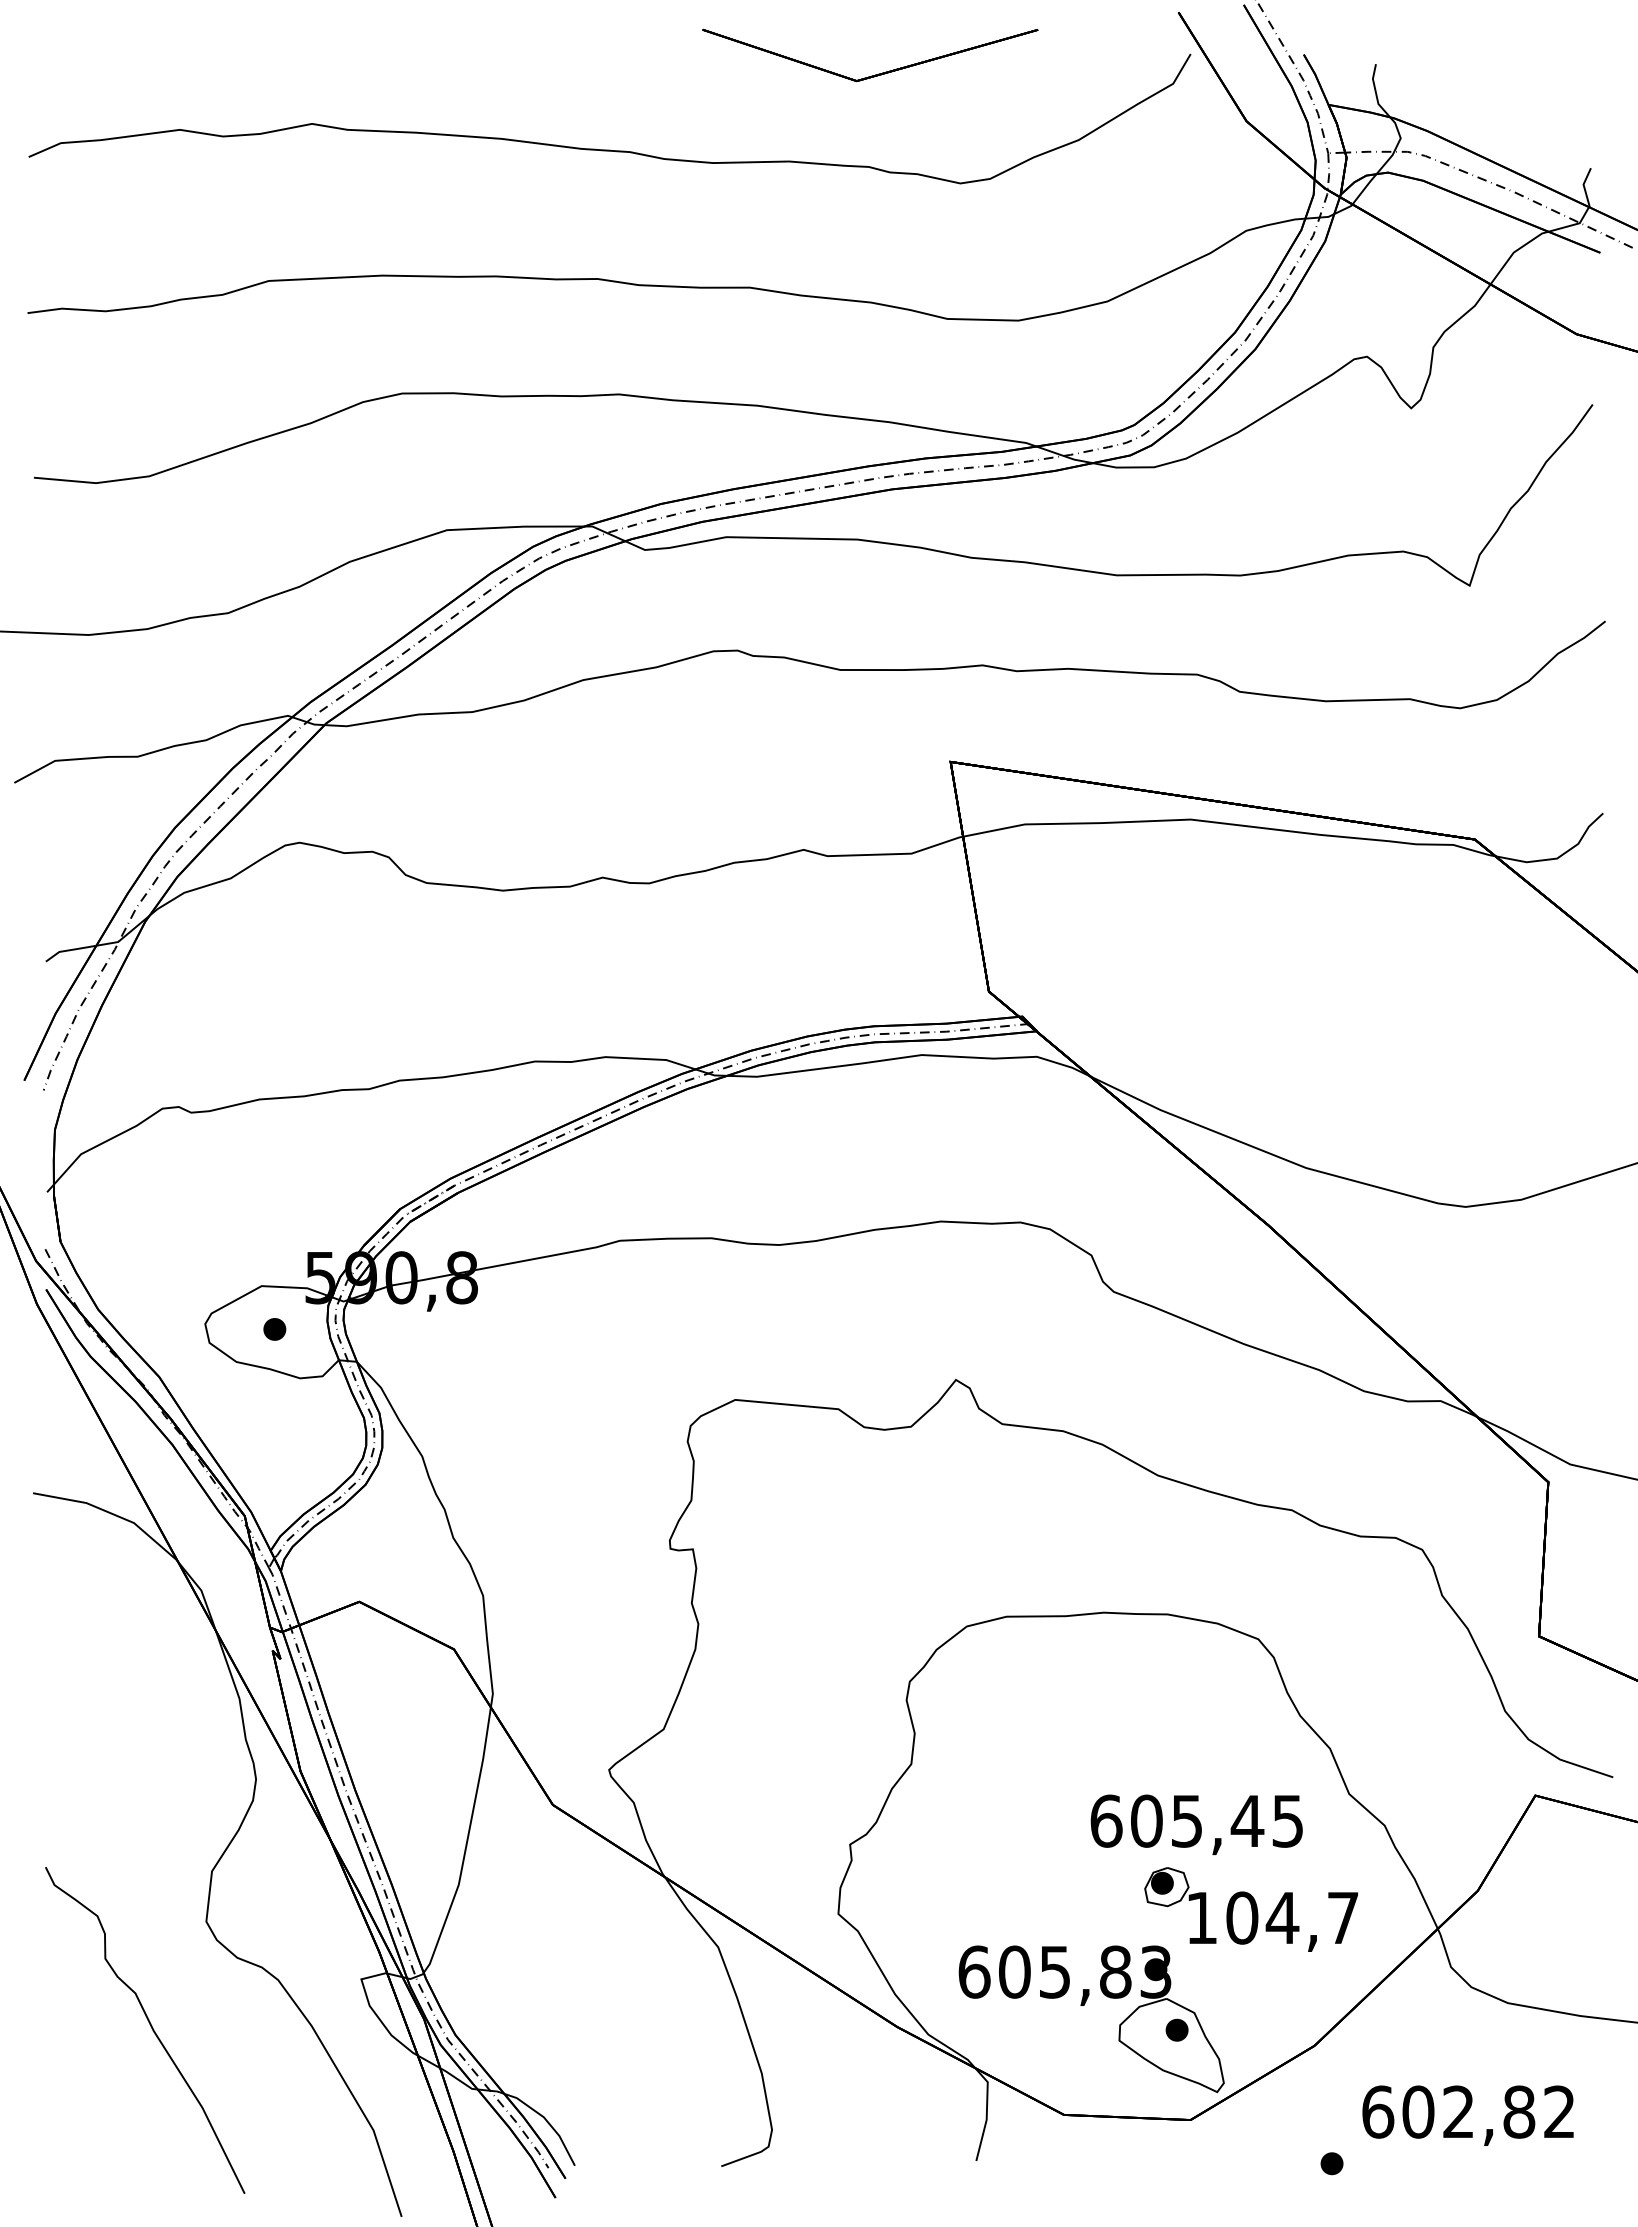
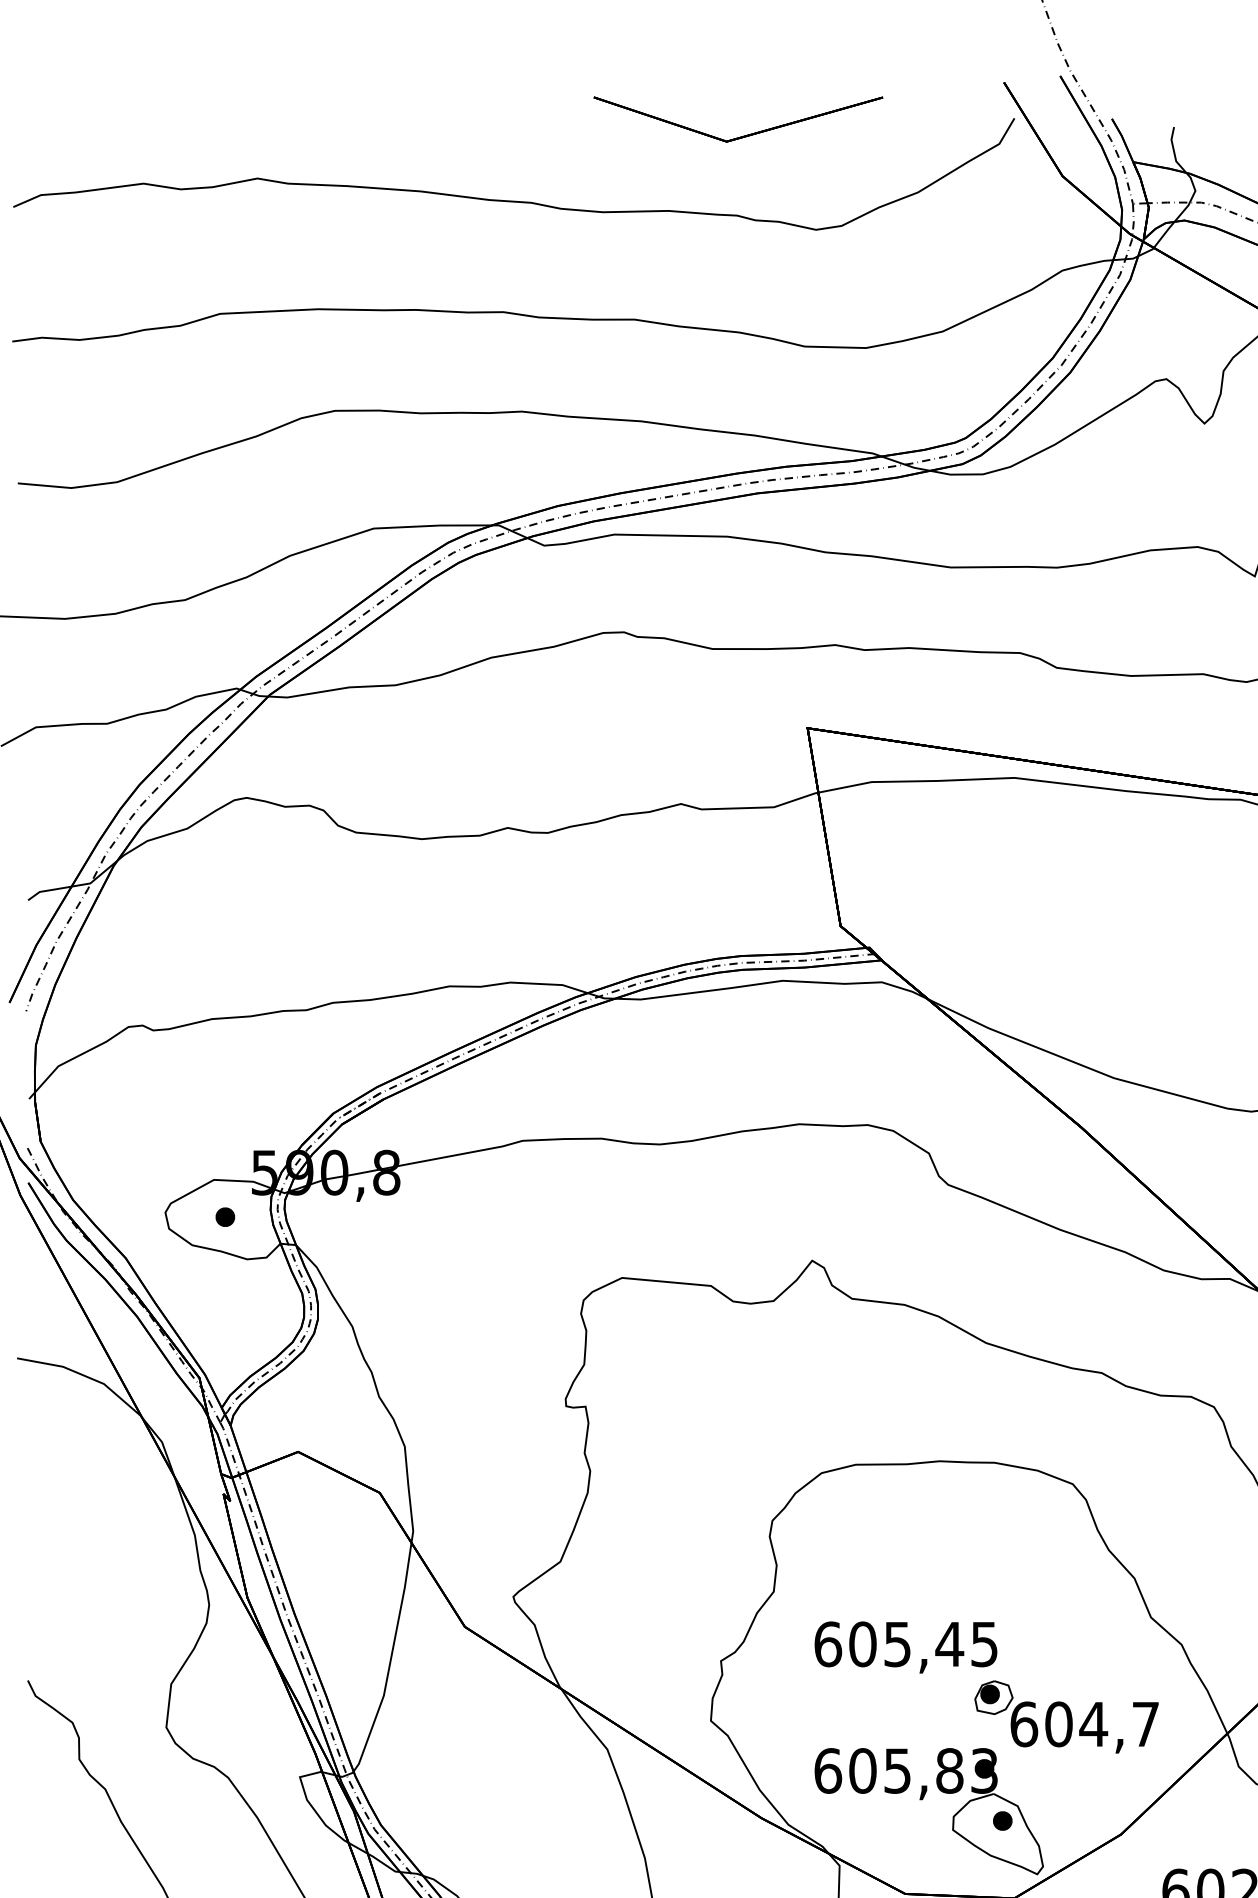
text: (1196, 1824) -> (905, 1647), moved
text: (1202, 1917) -> (1024, 1723), 104,7 -> 604,7

